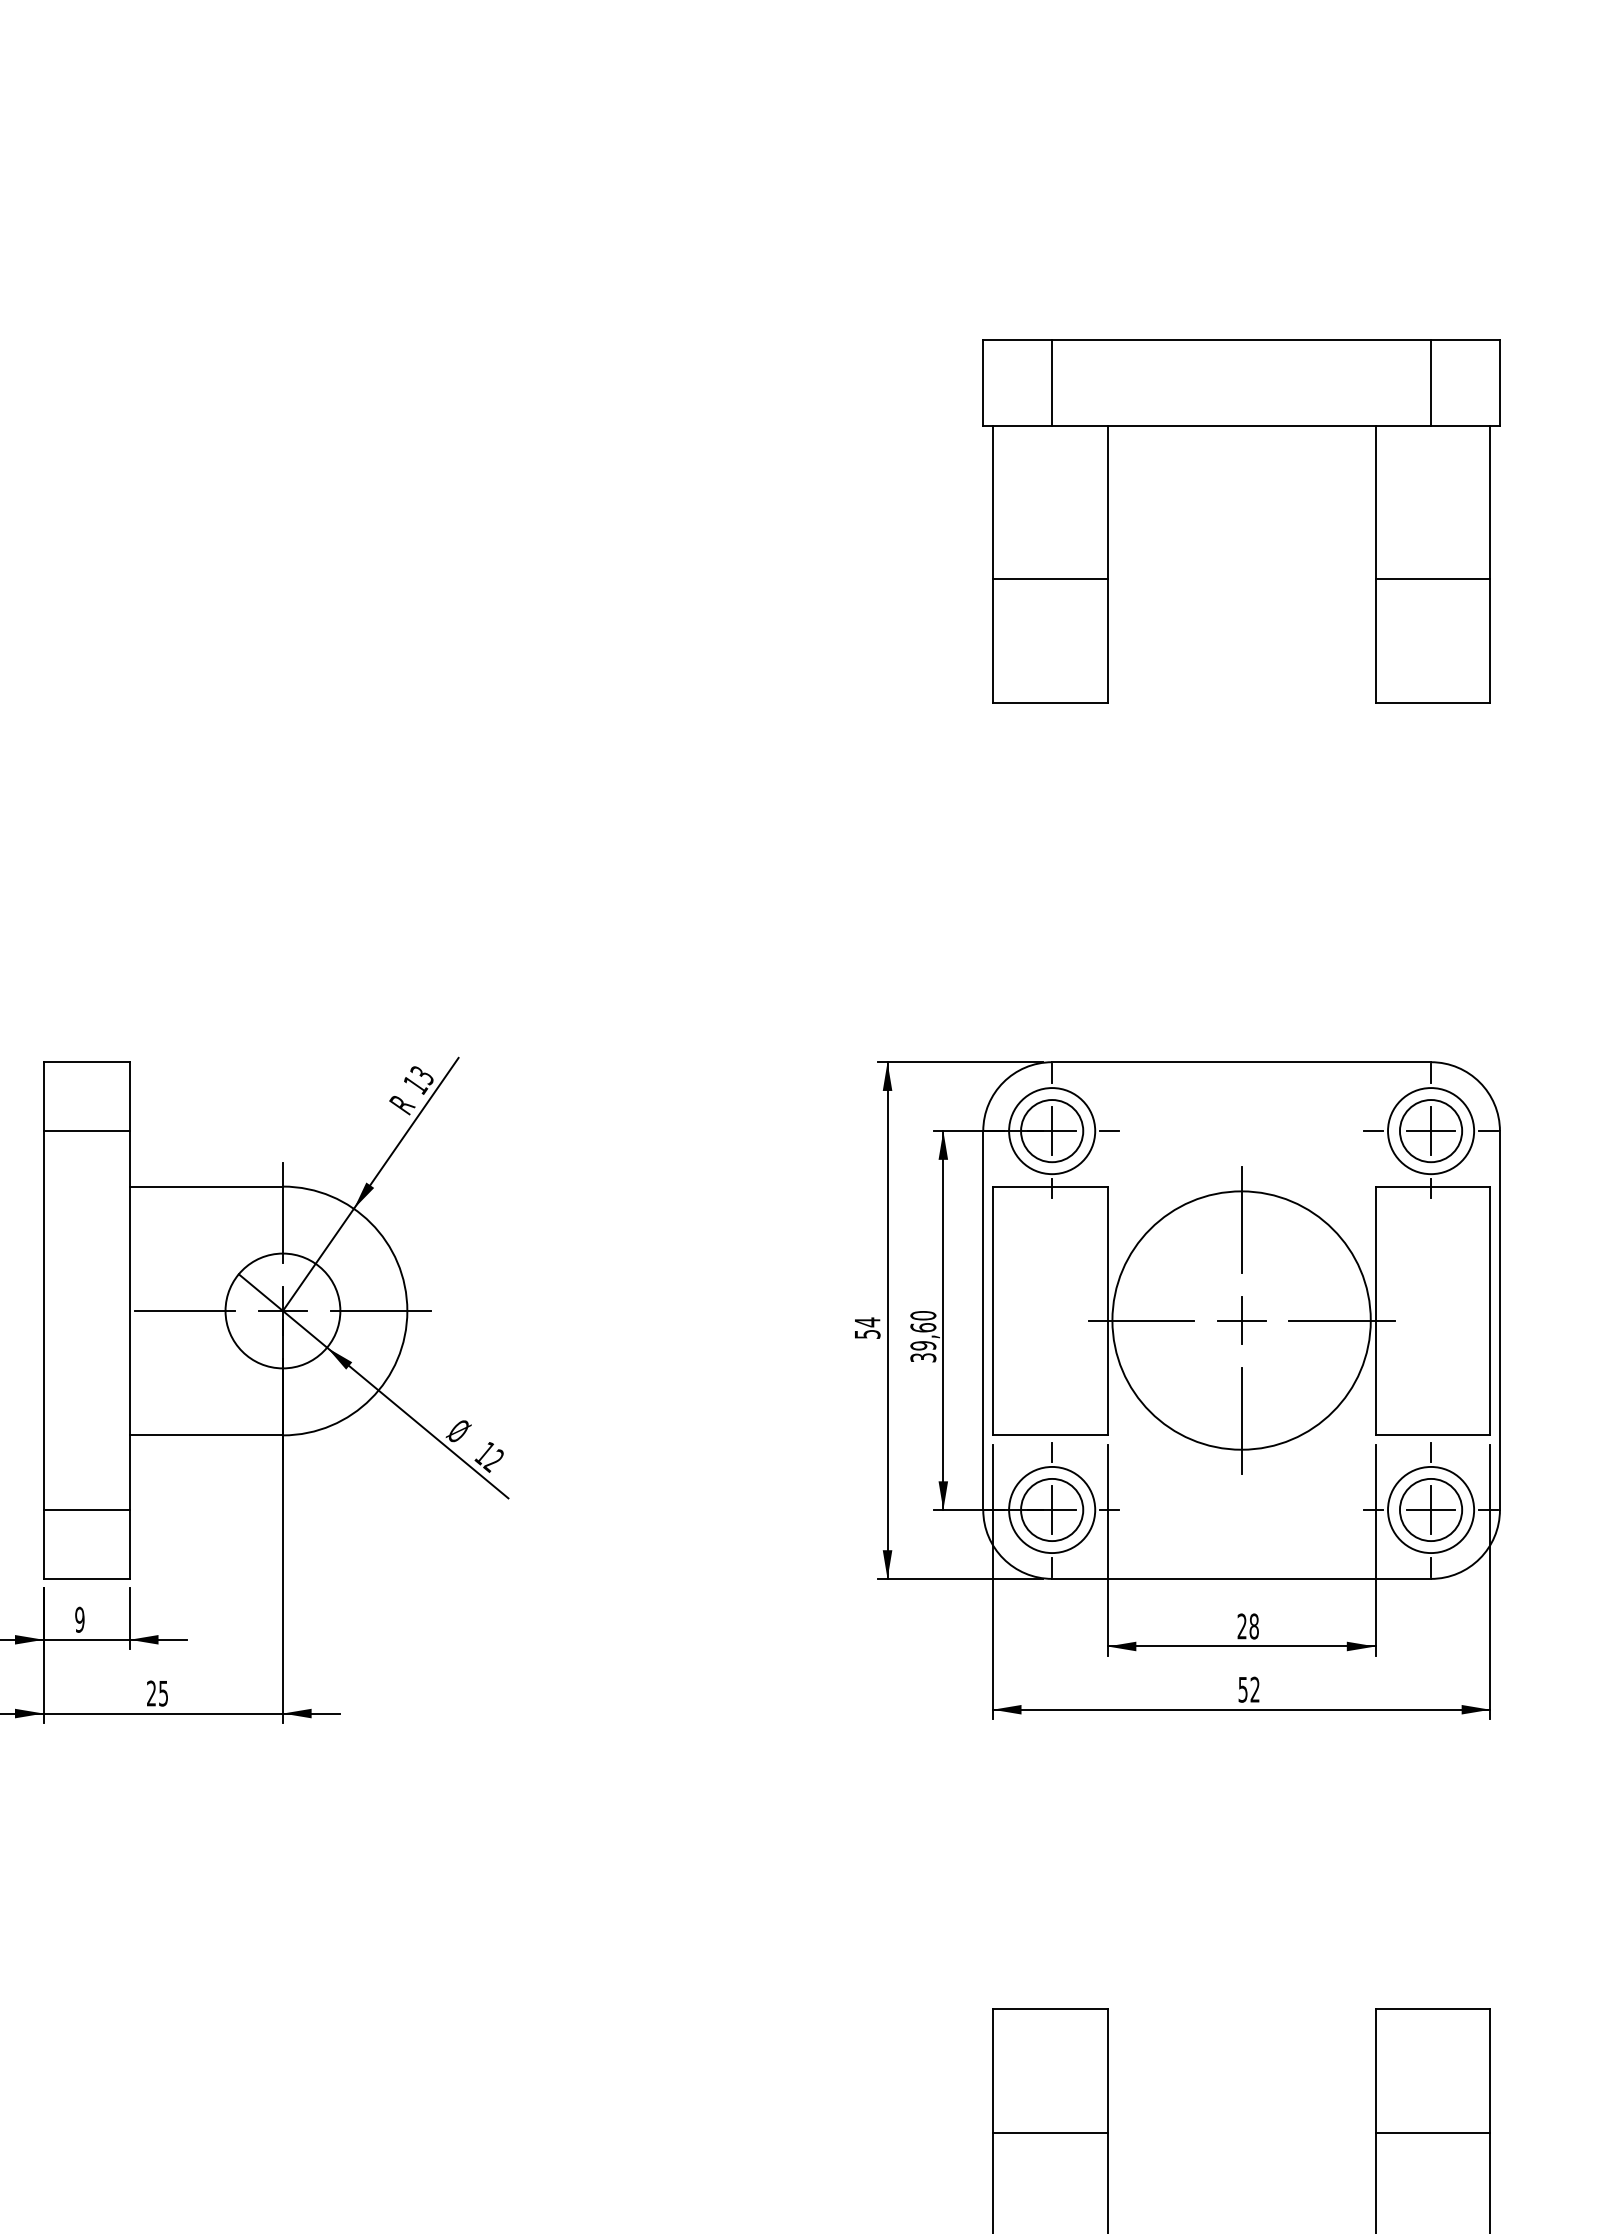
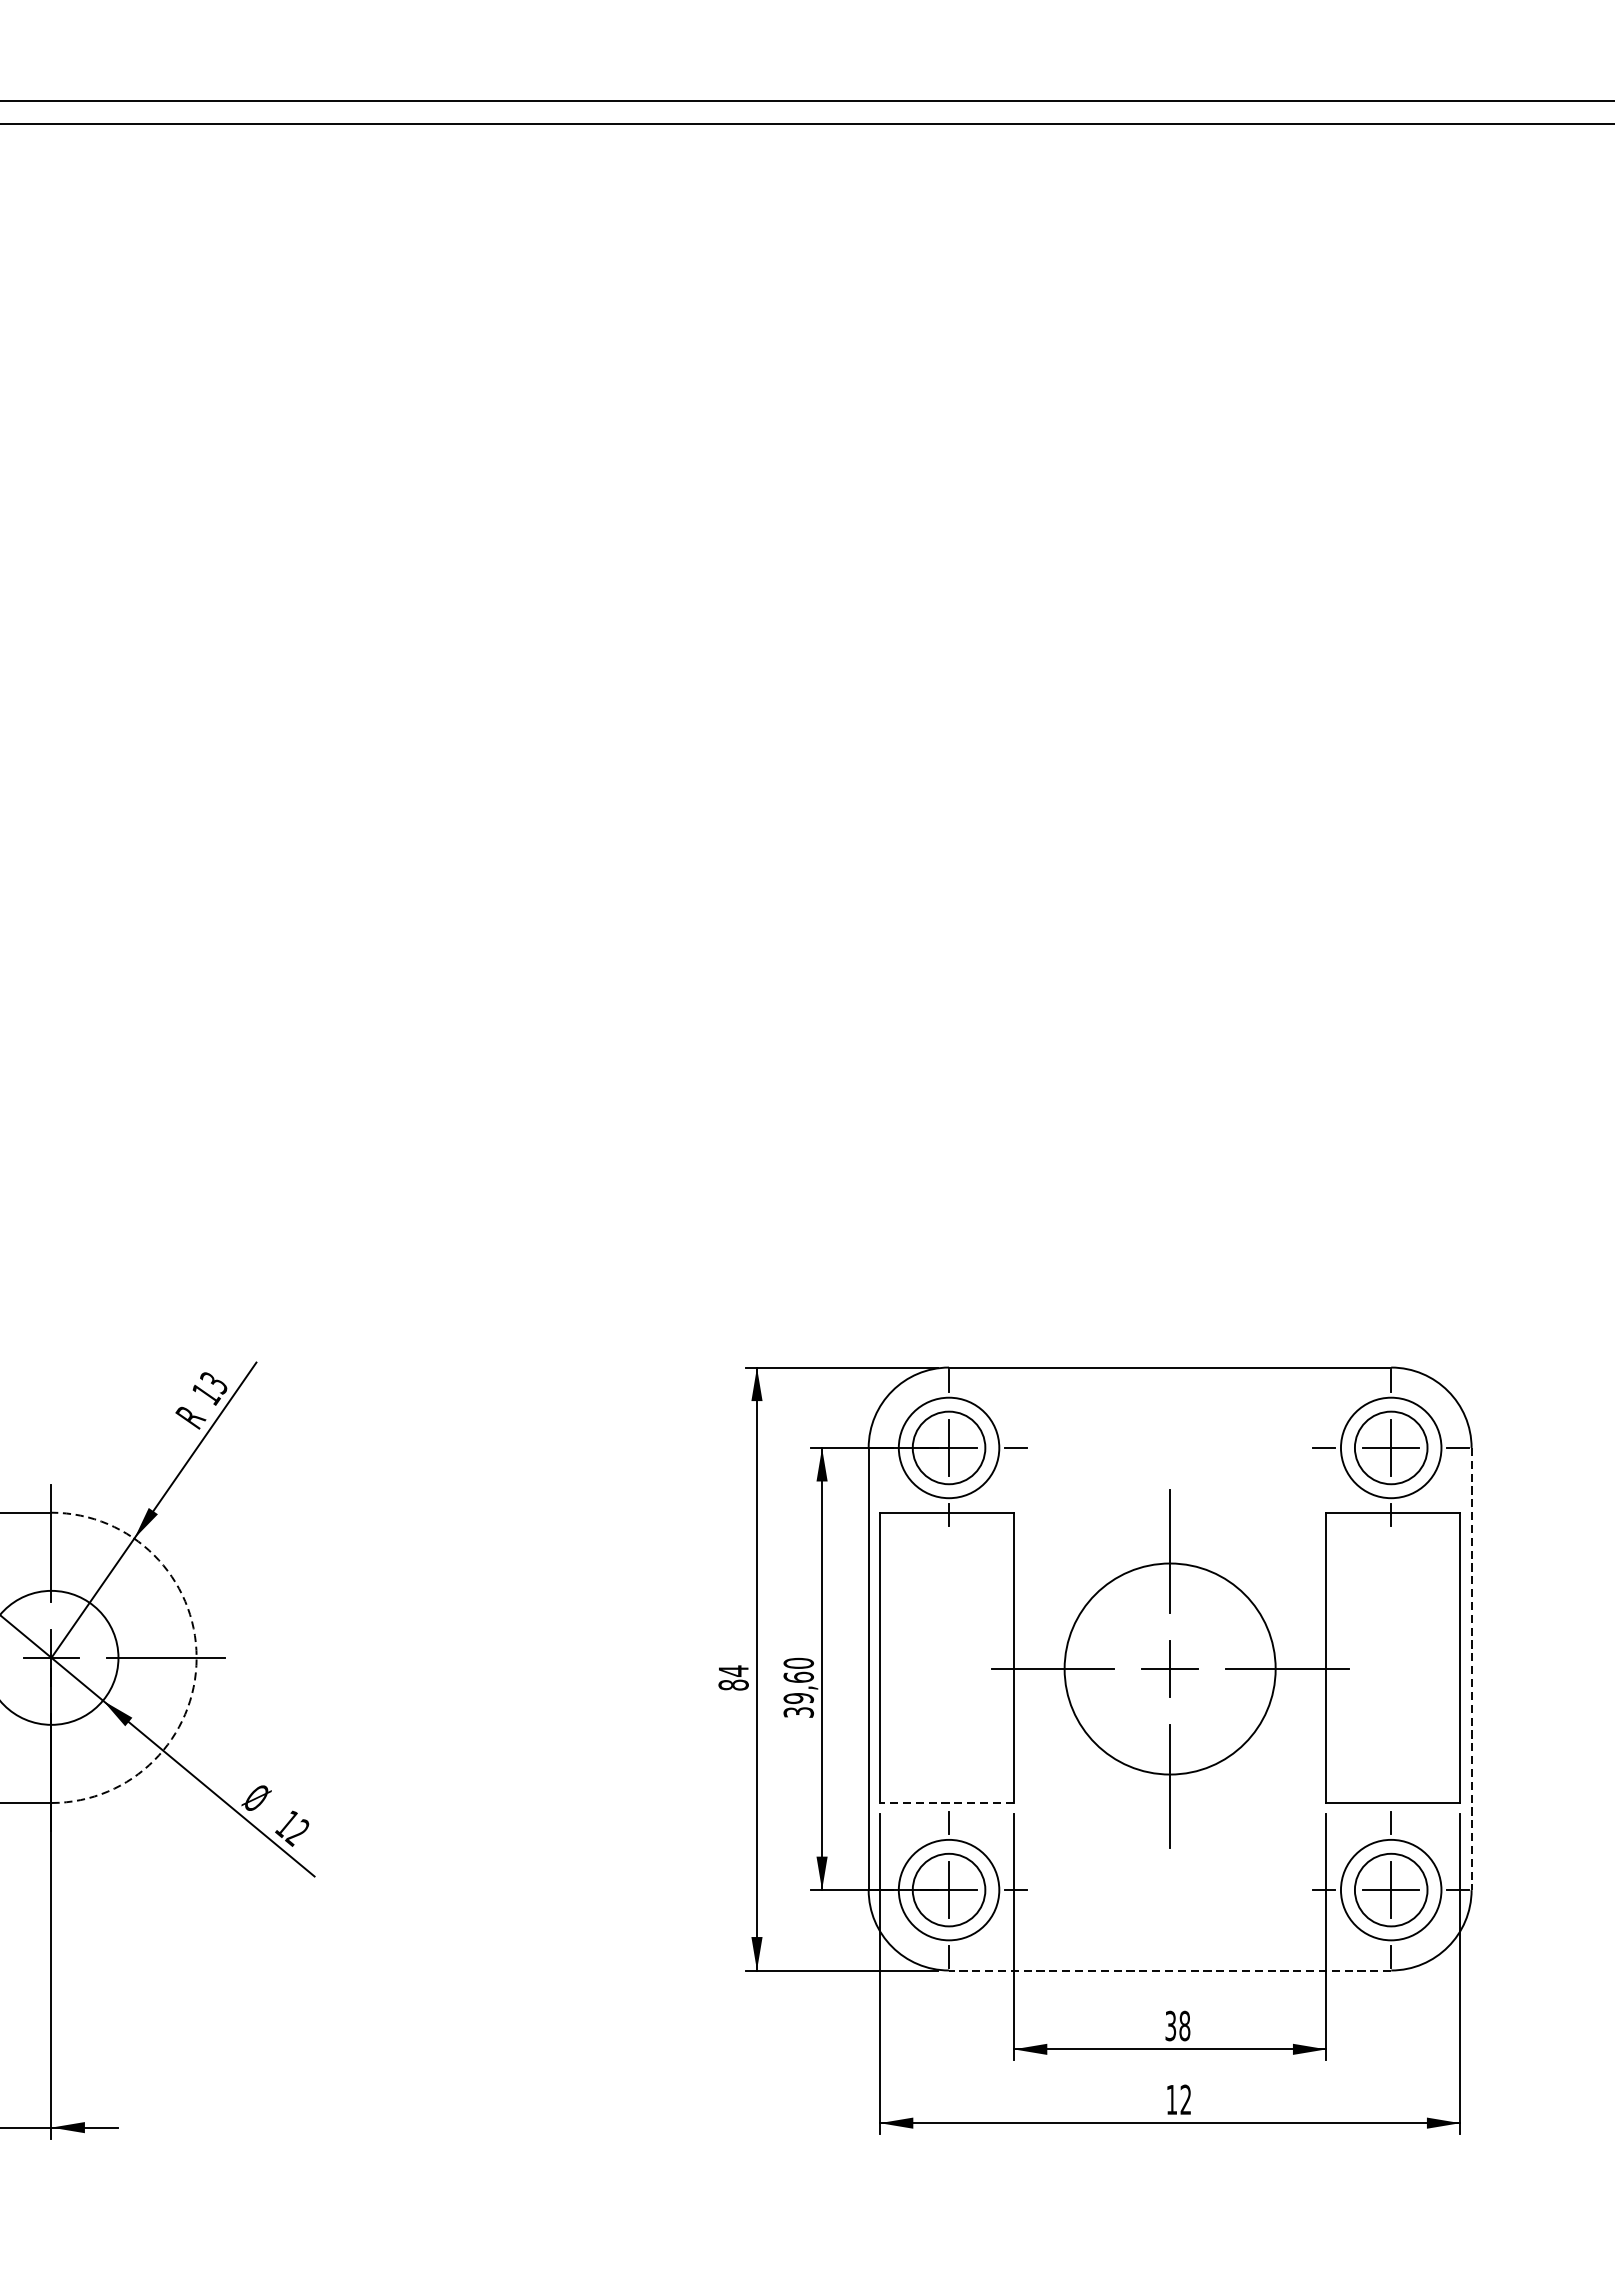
part: (1241, 426) -> (1170, 625), removed
arc: (407, 1310) -> (196, 1657), solid -> dashed
circle: (1241, 1320) -> (1170, 1668), size x0.7
line: (1499, 1321) -> (1471, 1670), solid -> dashed
text: (867, 1333) -> (733, 1684), 54 -> 84
line: (1049, 1435) -> (945, 1803), solid -> dashed
line: (1241, 1578) -> (1170, 1970), solid -> dashed
text: (1241, 1626) -> (1170, 2026), 28 -> 38
text: (1242, 1689) -> (1171, 2099), 52 -> 12

